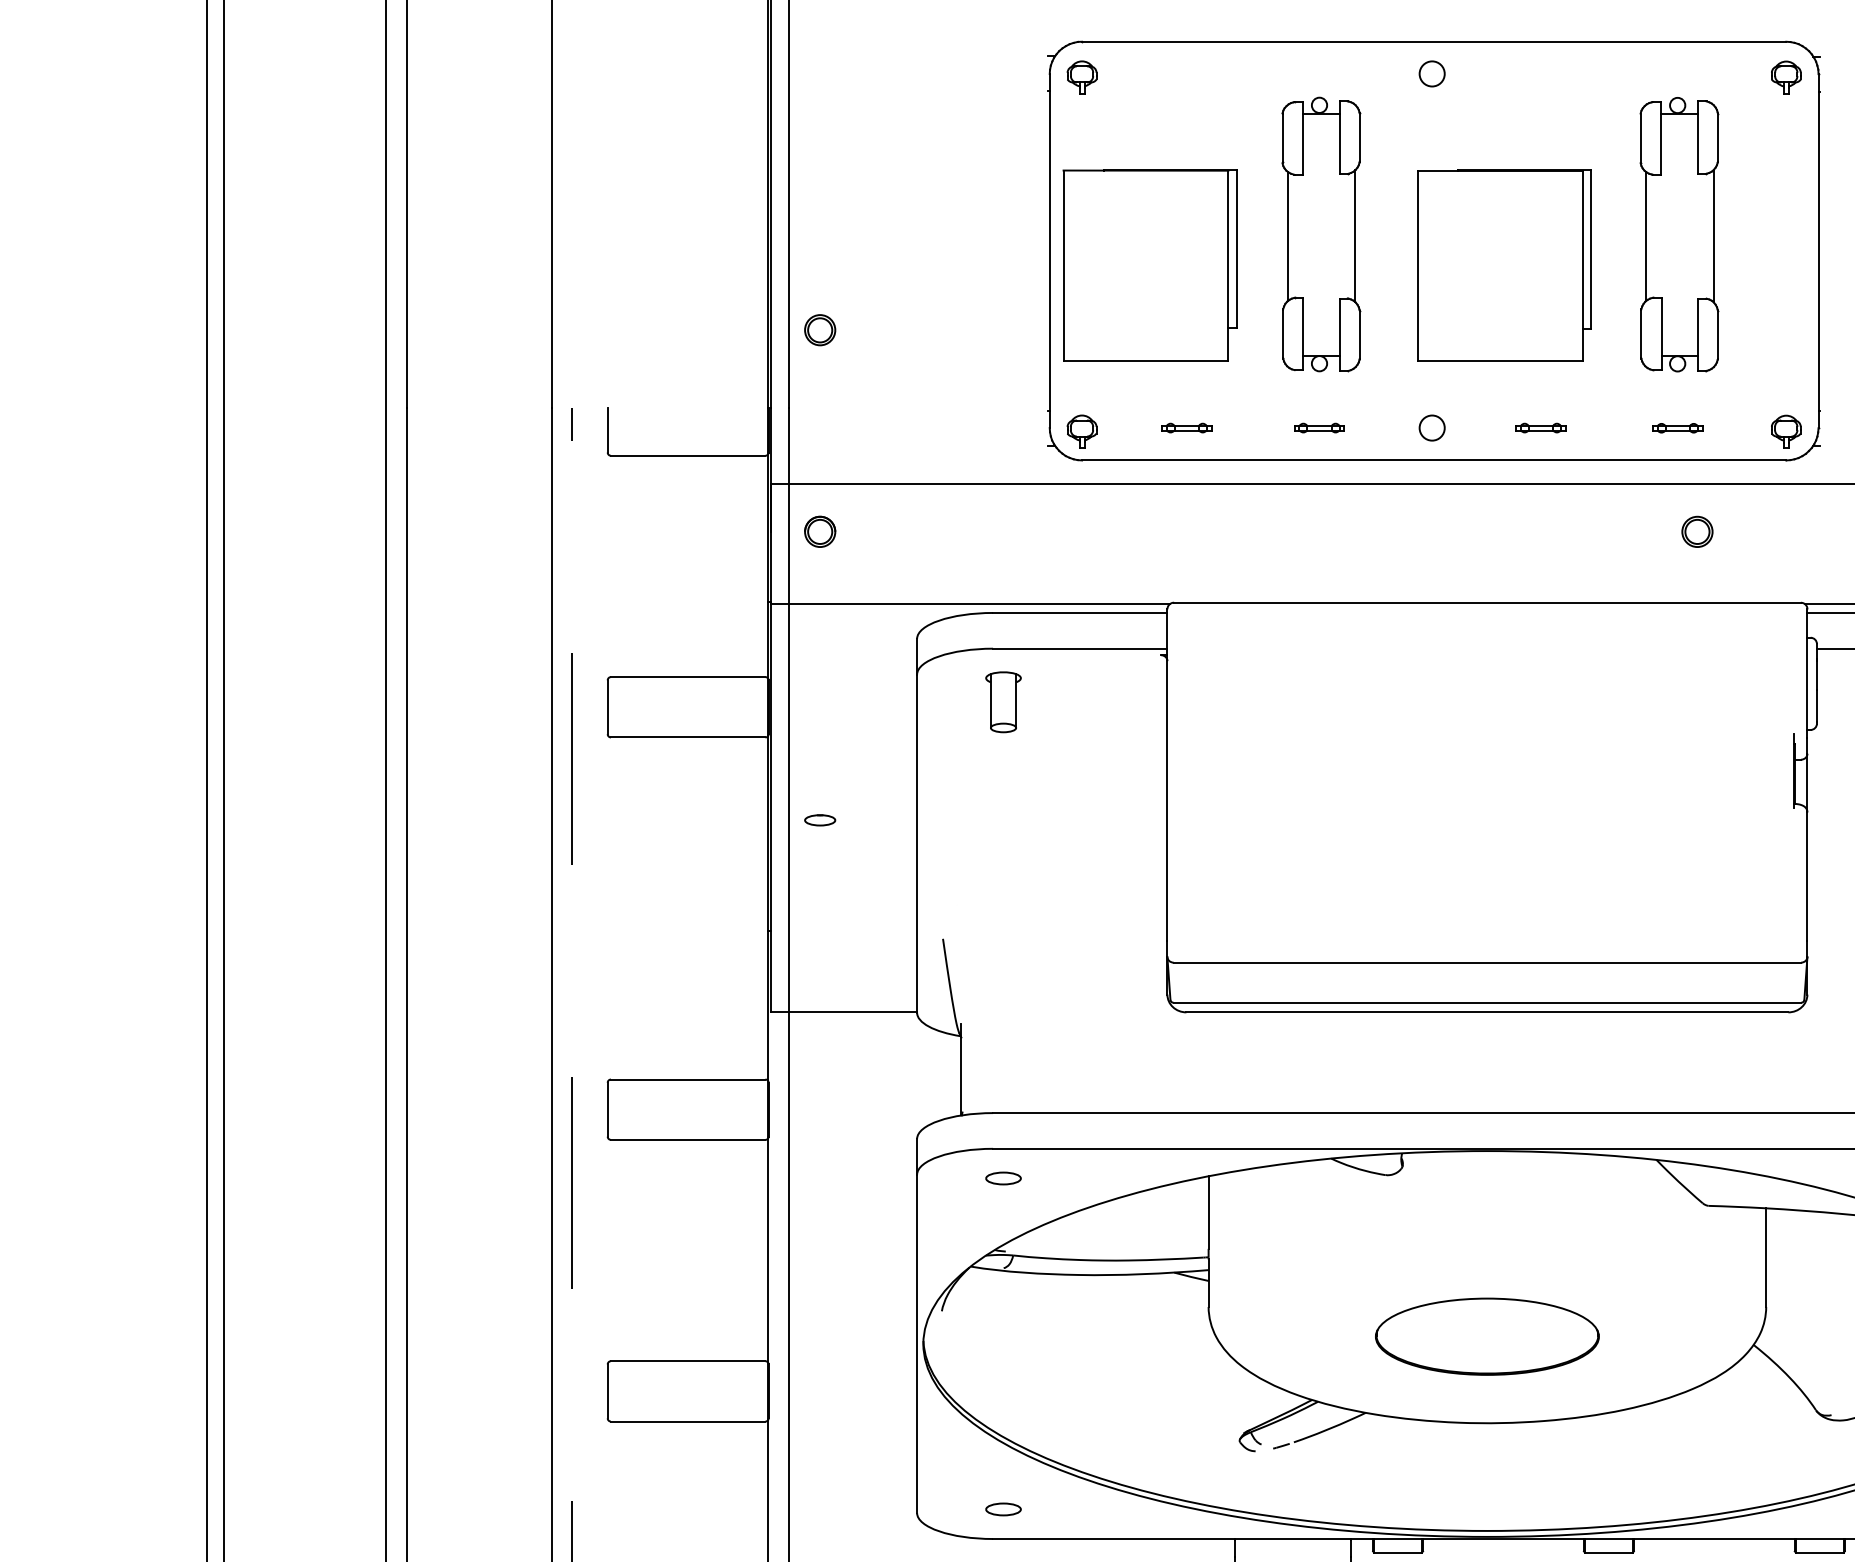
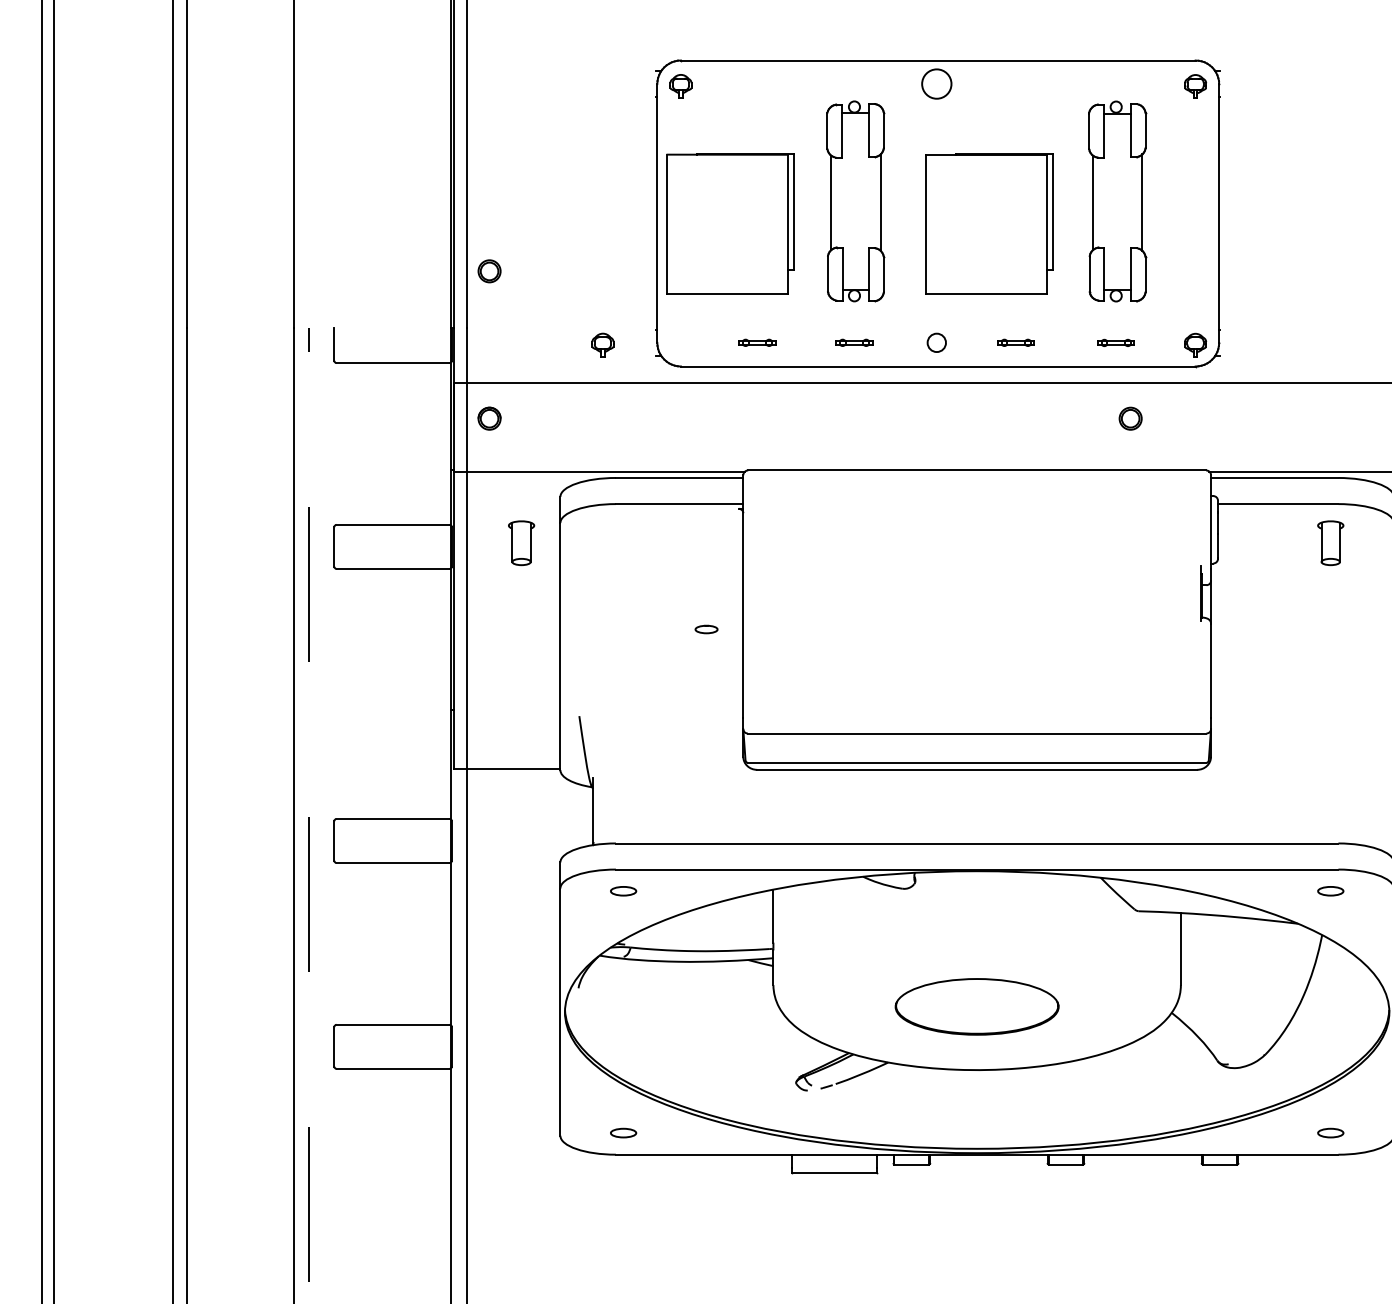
circle: (1431, 73) -> (936, 83), size x1.6
part: (1081, 430) -> (602, 344), moved
part: (1003, 702) -> (521, 543), moved
part: (820, 820) -> (706, 629), moved

